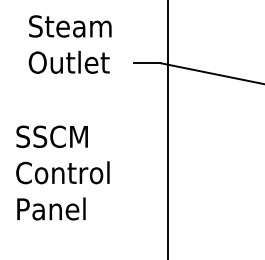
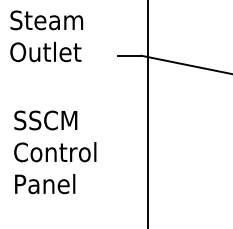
text: (69, 44) -> (46, 36), moved

